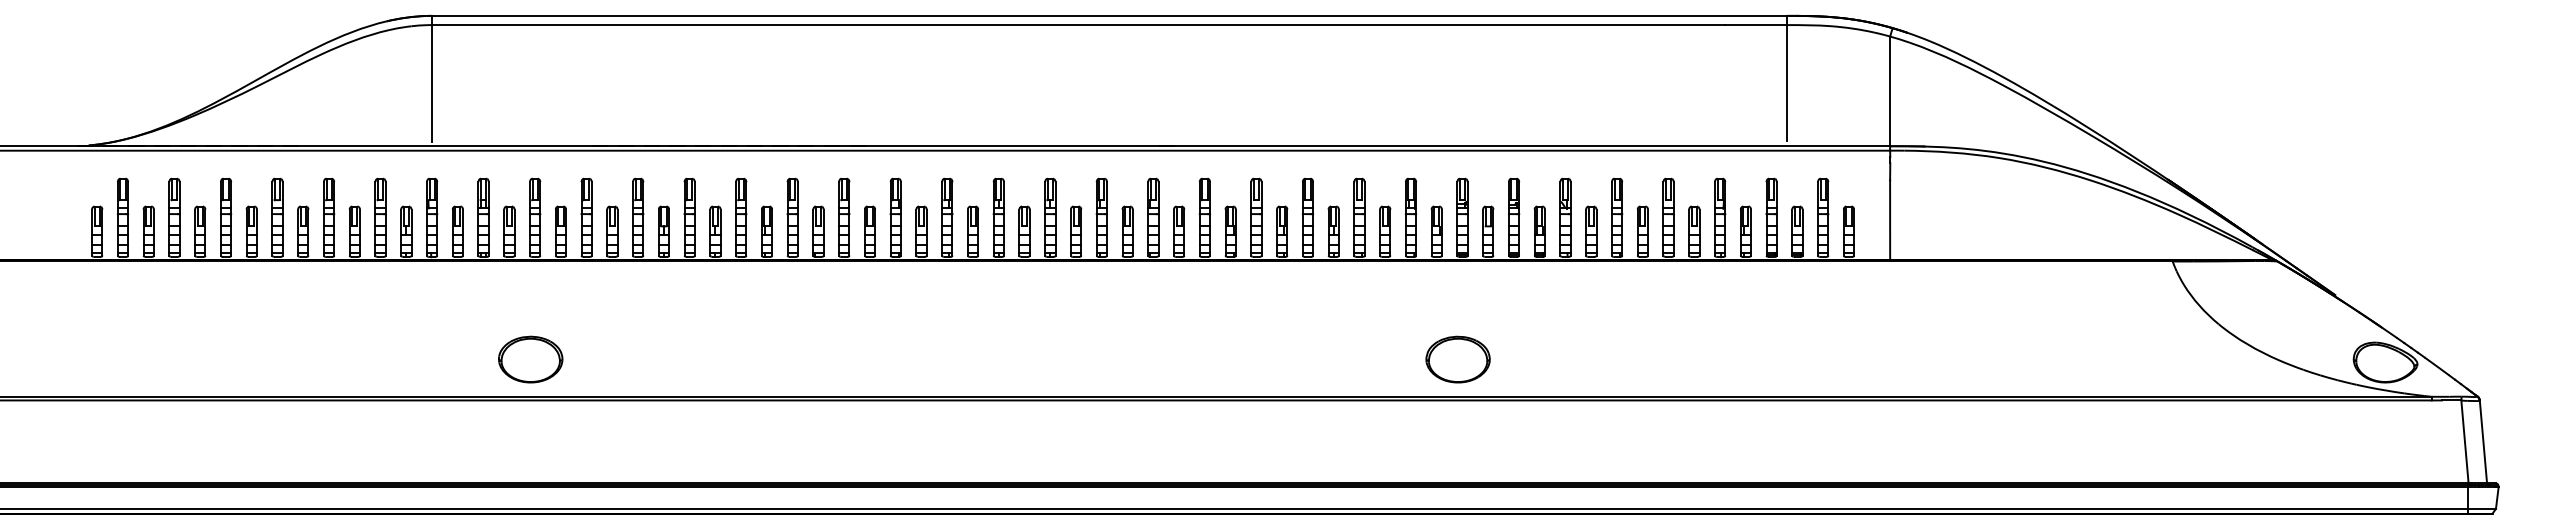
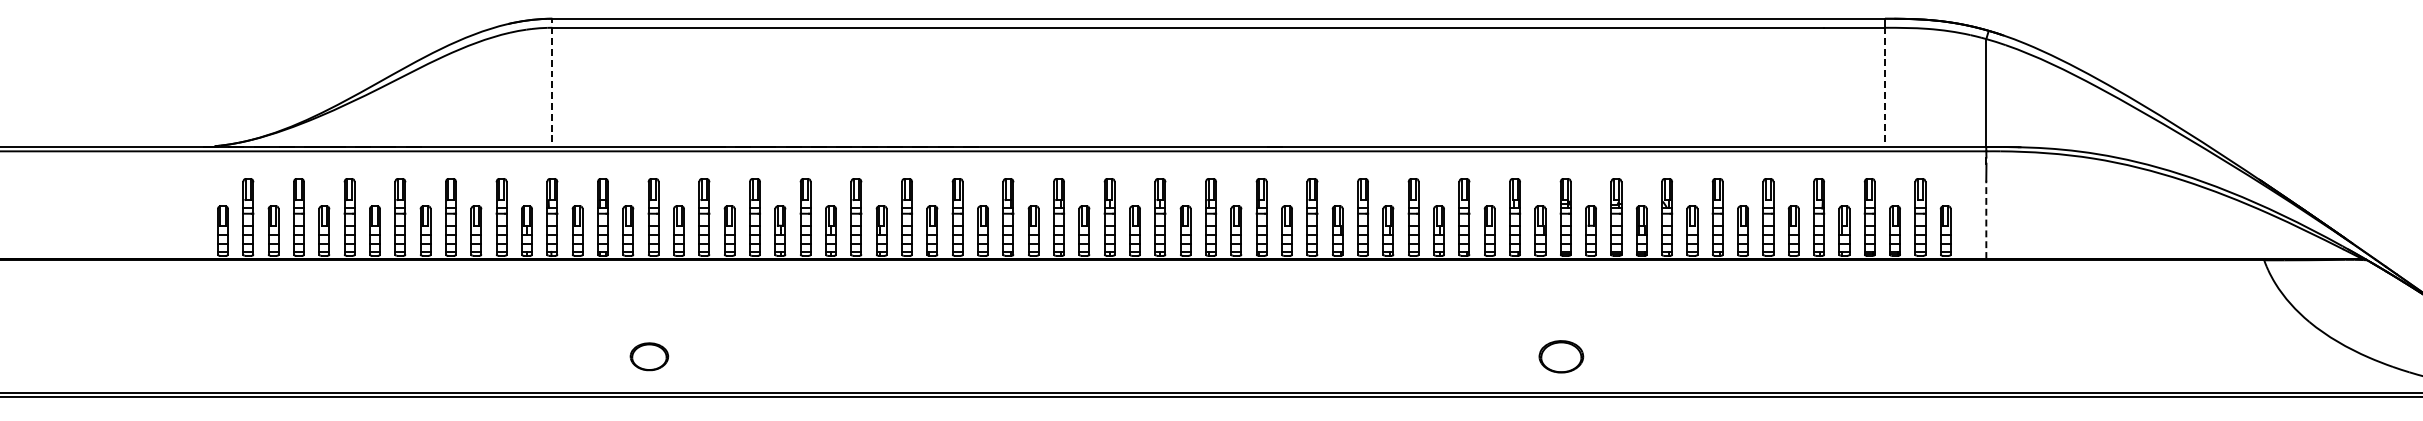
line: (432, 78) -> (552, 80), solid -> dashed
line: (1787, 82) -> (1885, 84), solid -> dashed
line: (1890, 220) -> (1986, 220), solid -> dashed
part: (530, 359) -> (649, 356), size x0.6
part: (1457, 359) -> (1560, 356), size x0.7

